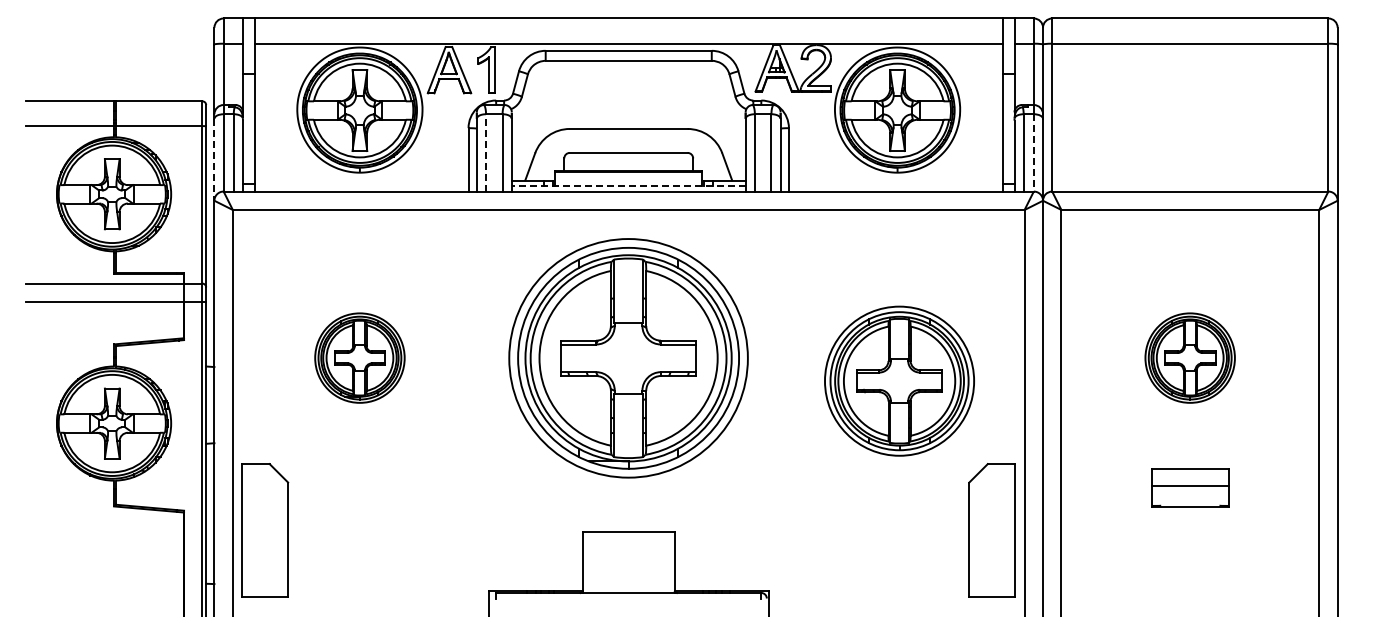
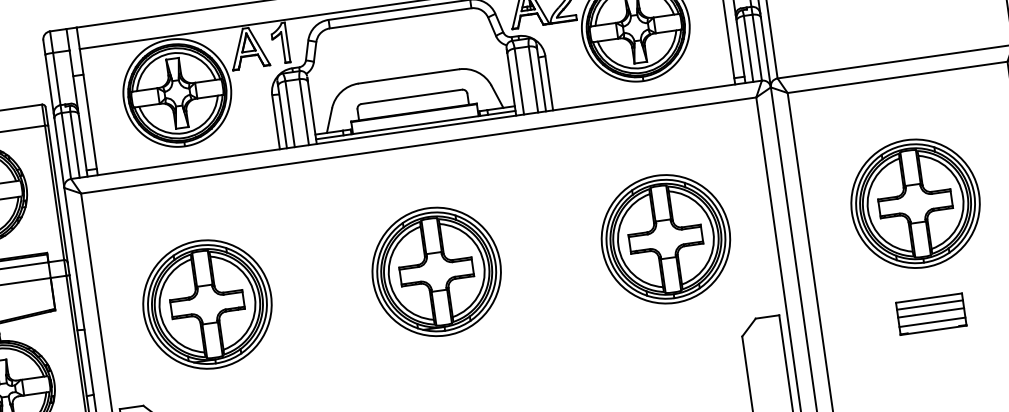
line: (486, 152) -> (290, 113), dashed -> solid
line: (1033, 152) -> (756, 47), dashed -> solid
line: (214, 159) -> (59, 152), dashed -> solid
line: (628, 186) -> (415, 125), dashed -> solid
part: (359, 357) -> (207, 303), size x1.67
part: (628, 357) -> (436, 271), size x0.62
part: (1189, 357) -> (914, 203), size x1.67
part: (899, 380) -> (665, 238), moved
line: (1189, 476) -> (929, 304), added
line: (1190, 497) -> (932, 322), added

